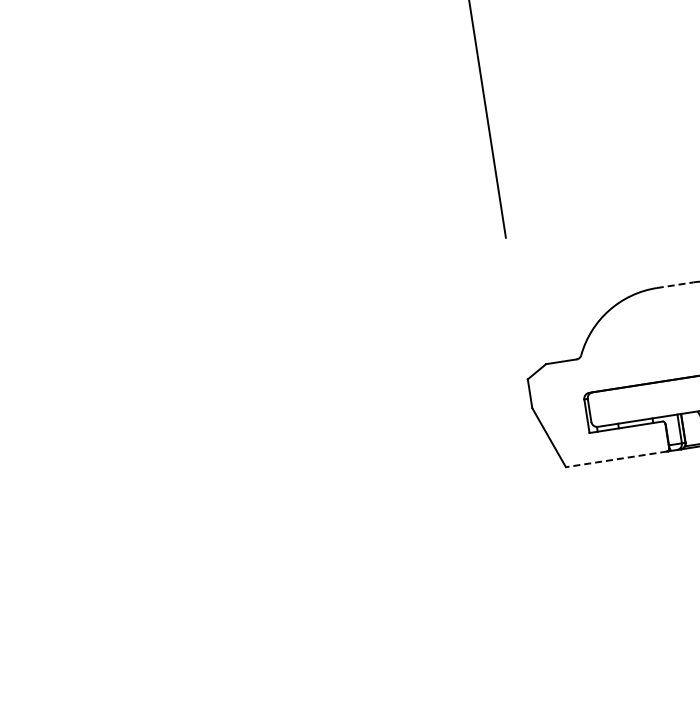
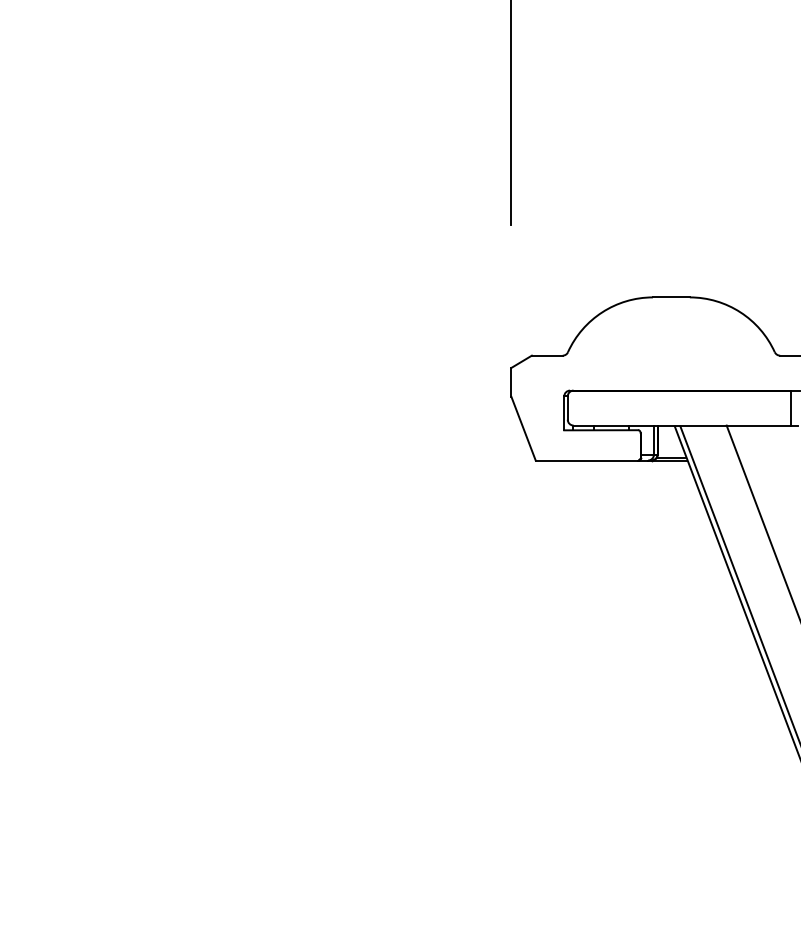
line: (675, 285) -> (671, 297), dashed -> solid
line: (616, 459) -> (586, 460), dashed -> solid

